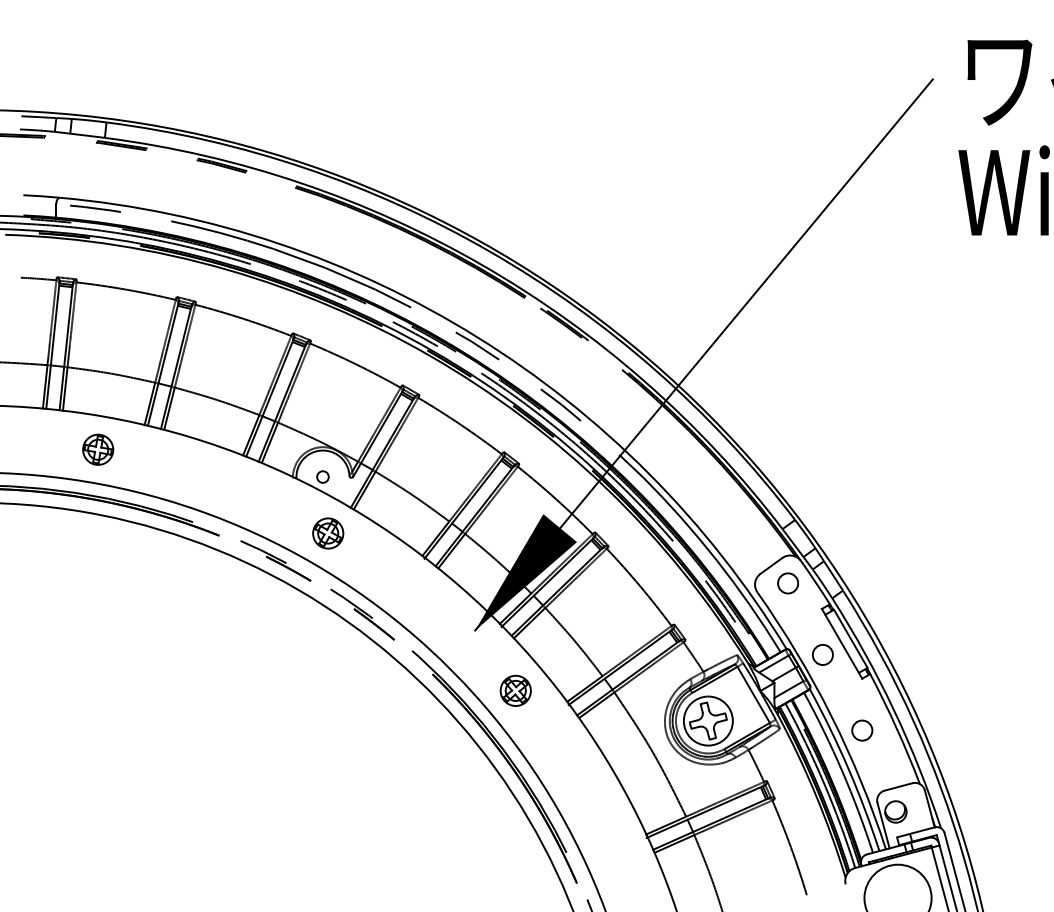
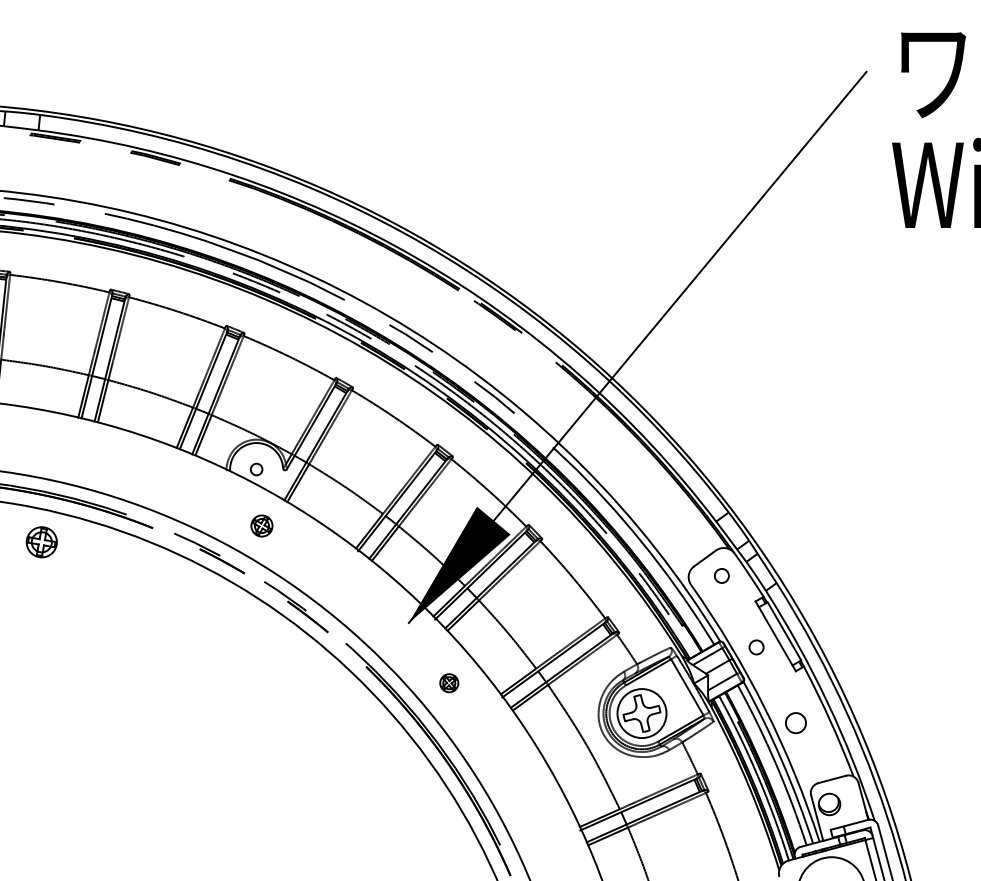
part: (98, 449) -> (42, 542), moved
part: (328, 533) -> (262, 526), size x0.7
circle: (788, 583) -> (722, 576), size x0.7
circle: (822, 654) -> (756, 647), size x0.7
part: (515, 690) -> (449, 683), size x0.6

